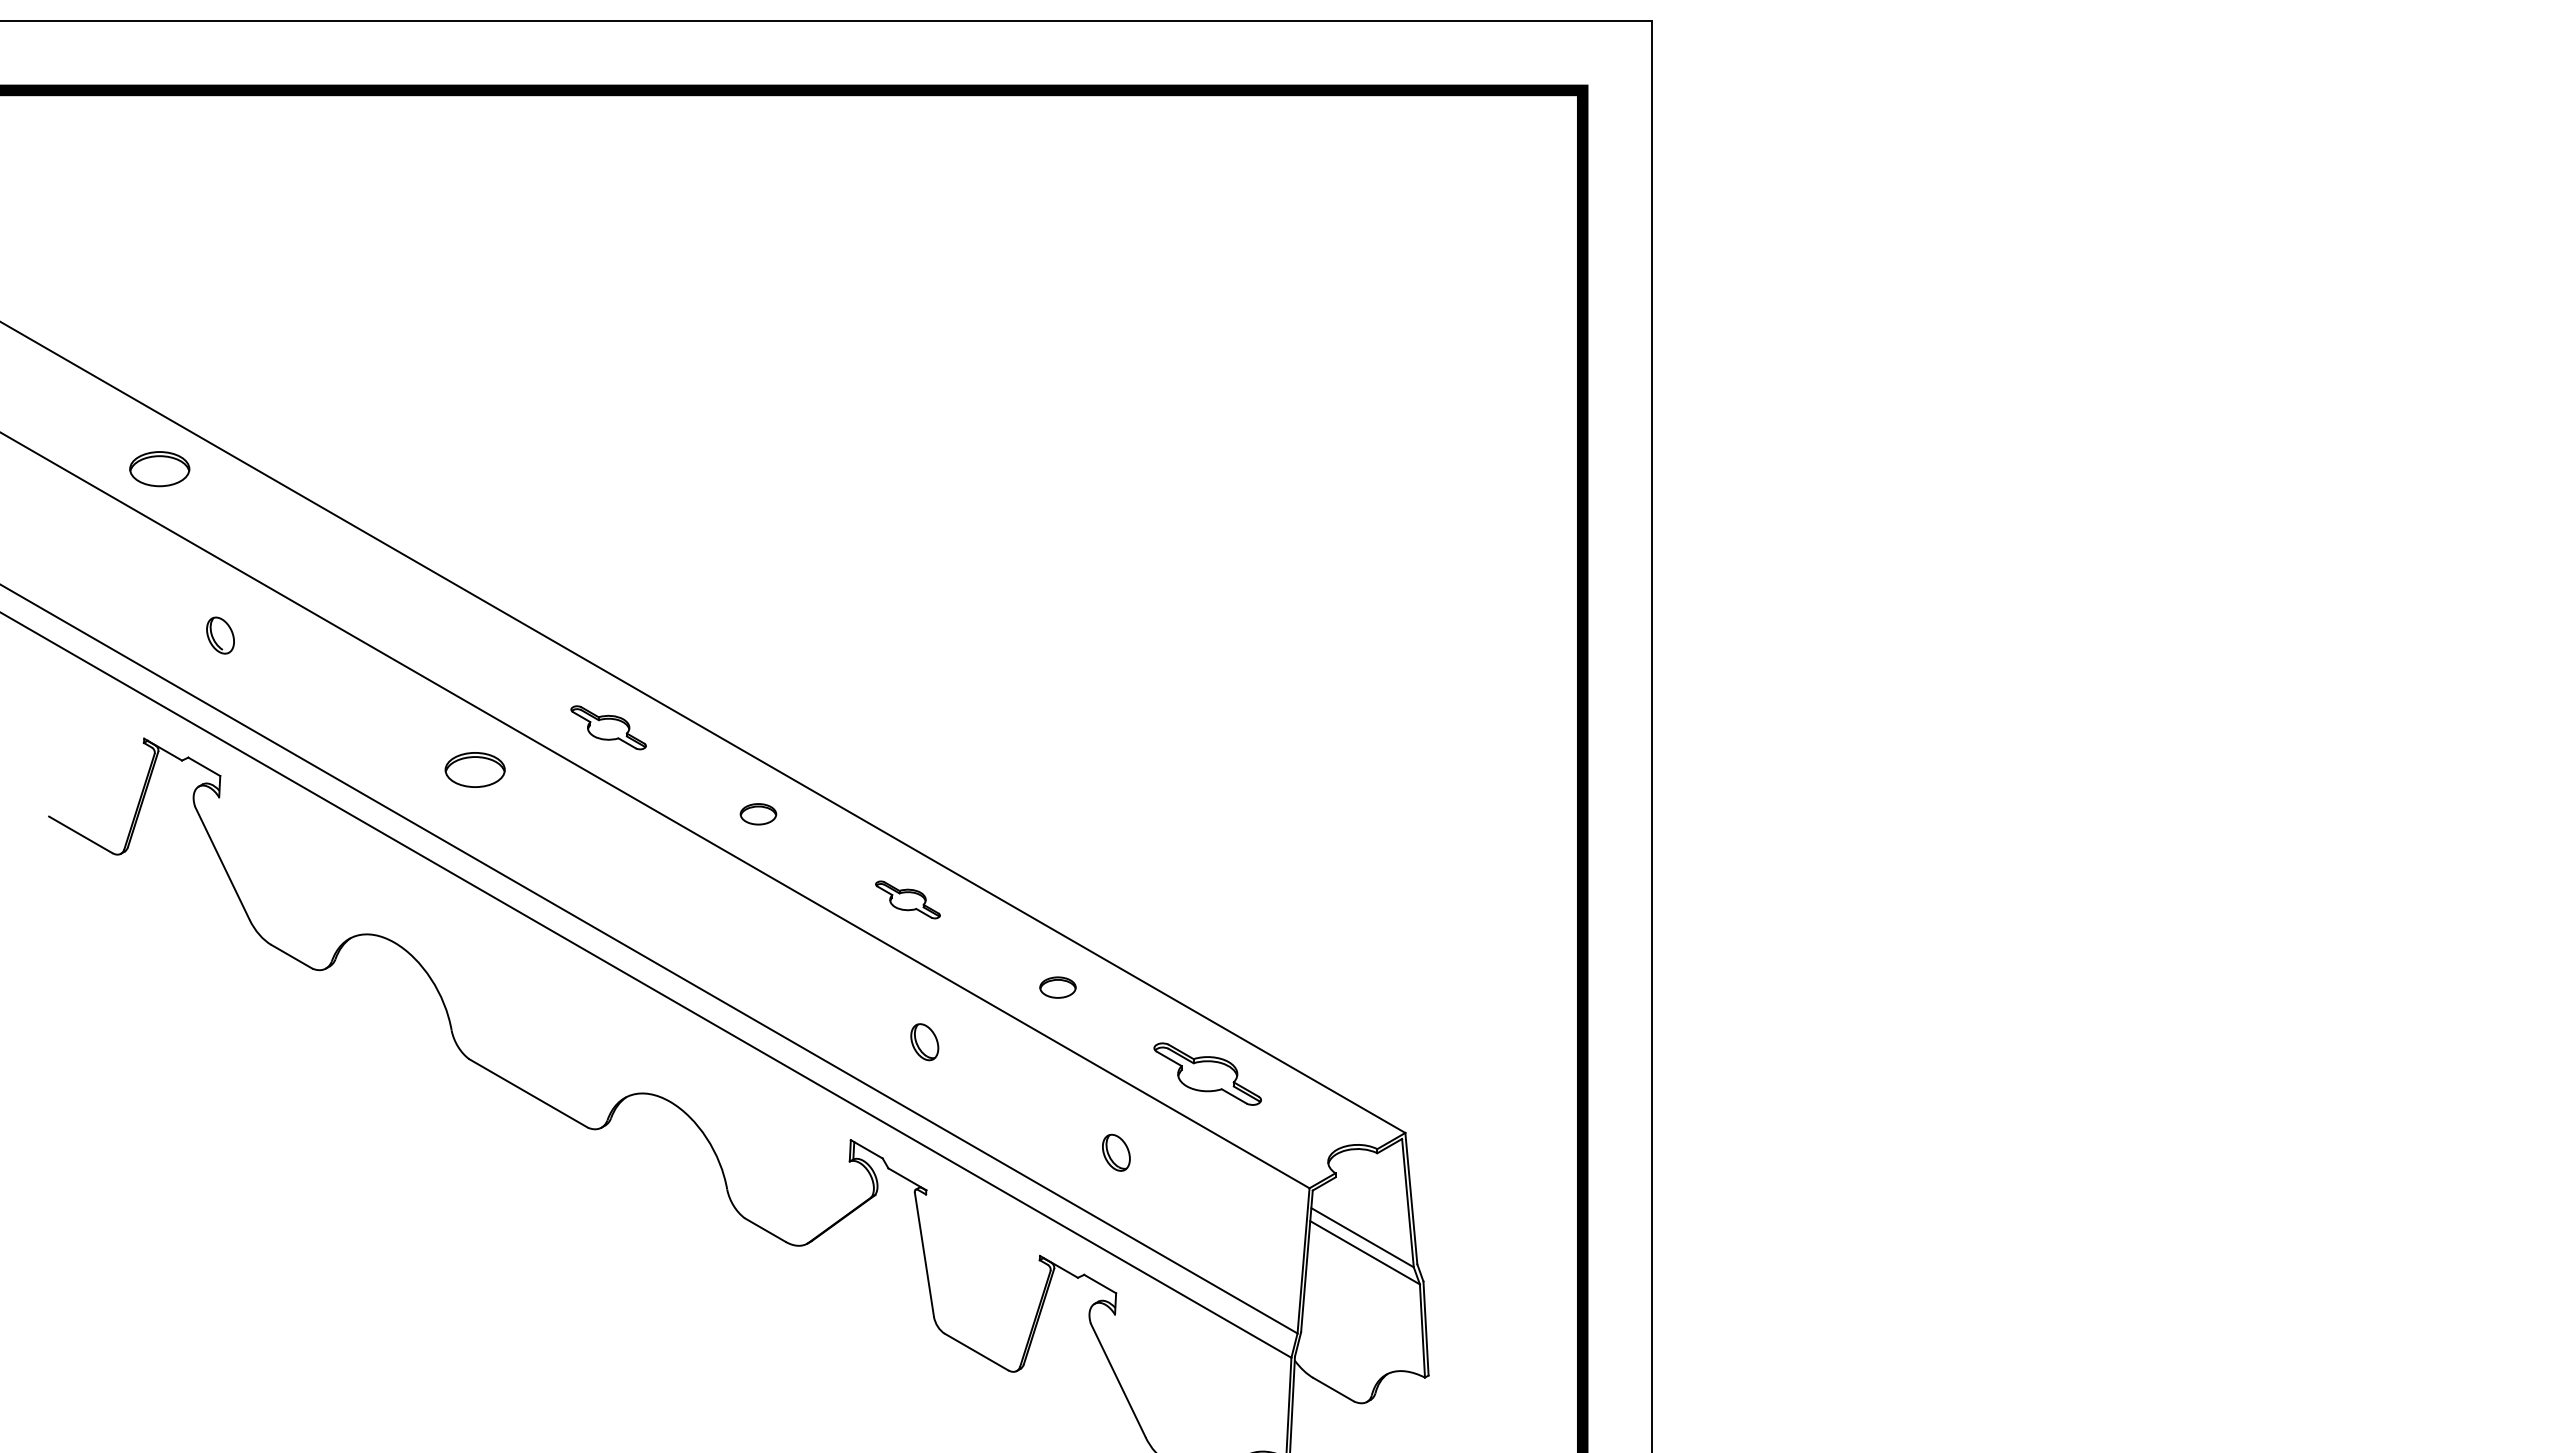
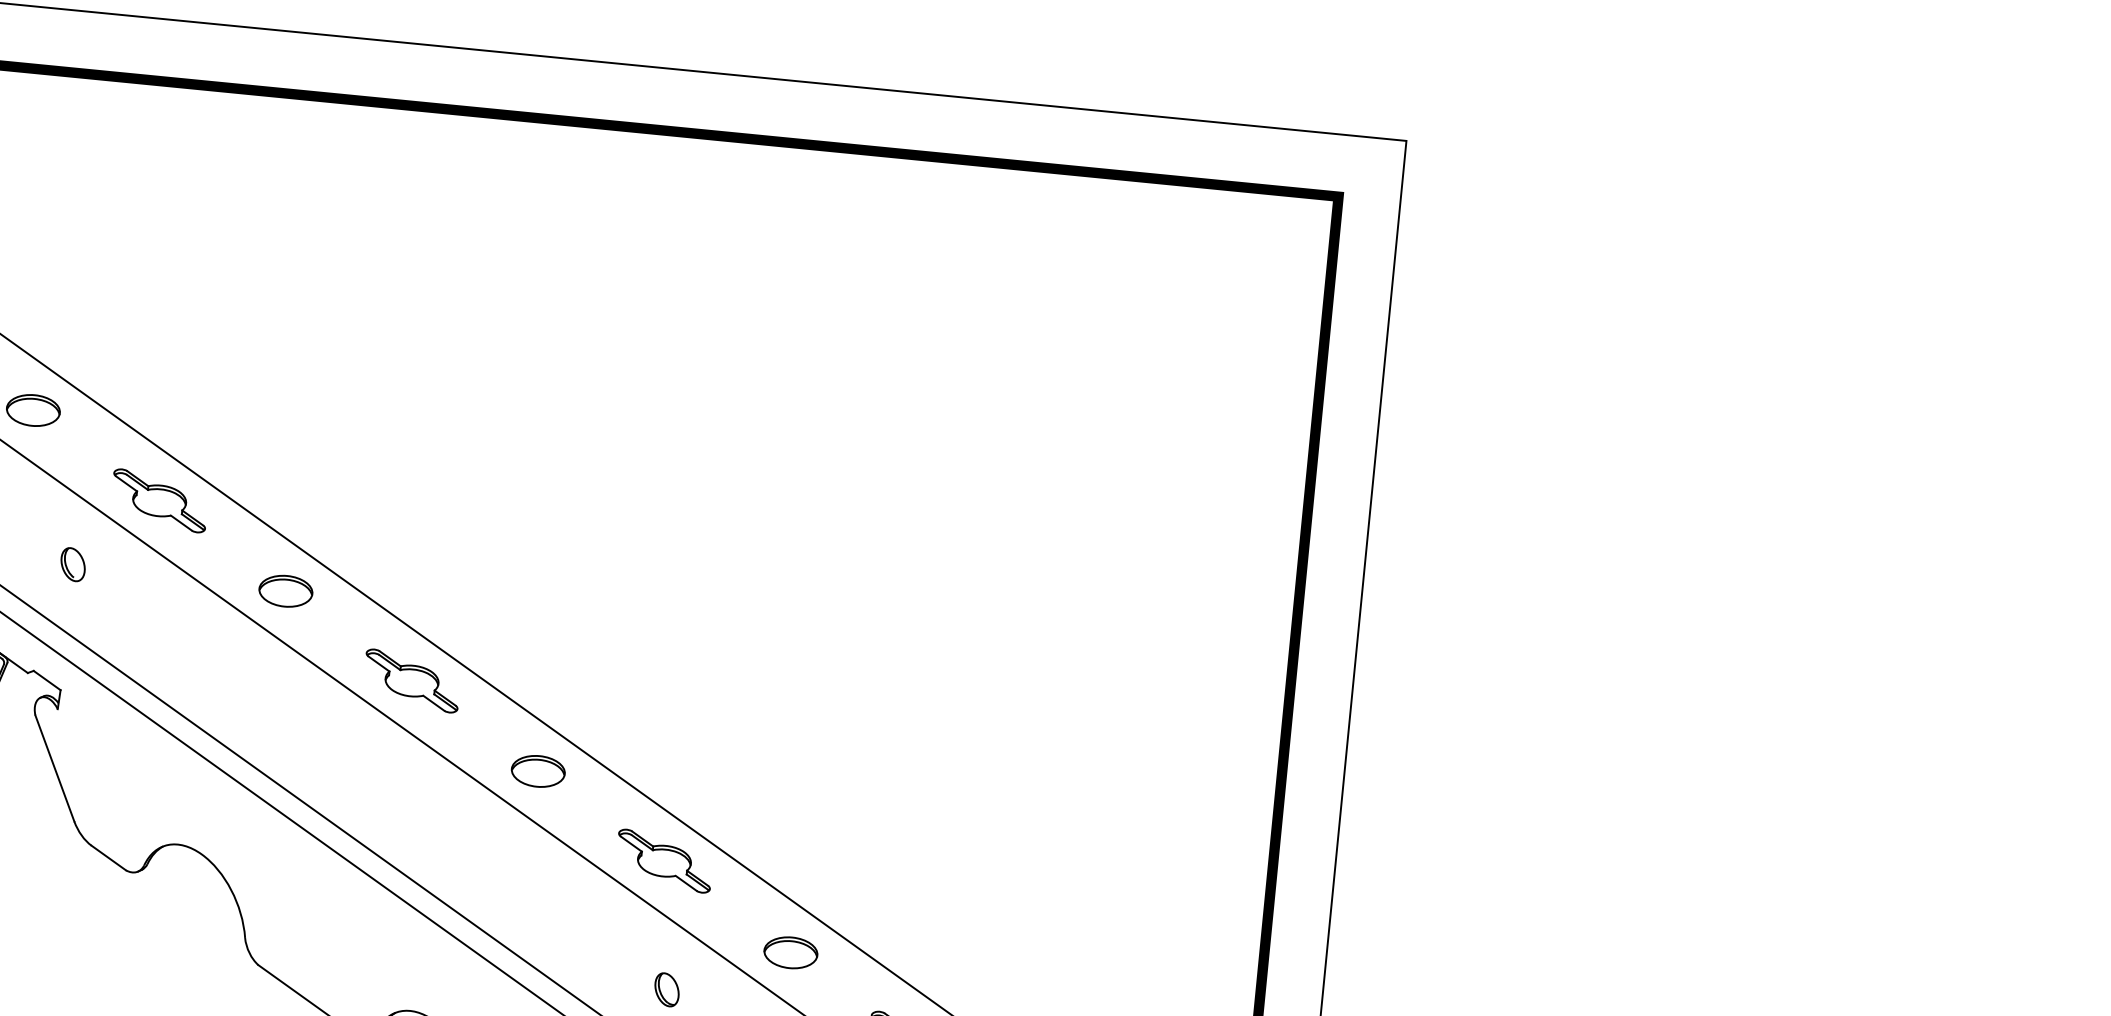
part: (309, 555) -> (159, 500), added
part: (608, 727) -> (411, 680), size x1.43
part: (474, 769) -> (285, 590), moved
part: (758, 814) -> (538, 771), size x1.67
part: (907, 899) -> (664, 860), size x1.67
part: (1057, 987) -> (790, 952), size x1.67

